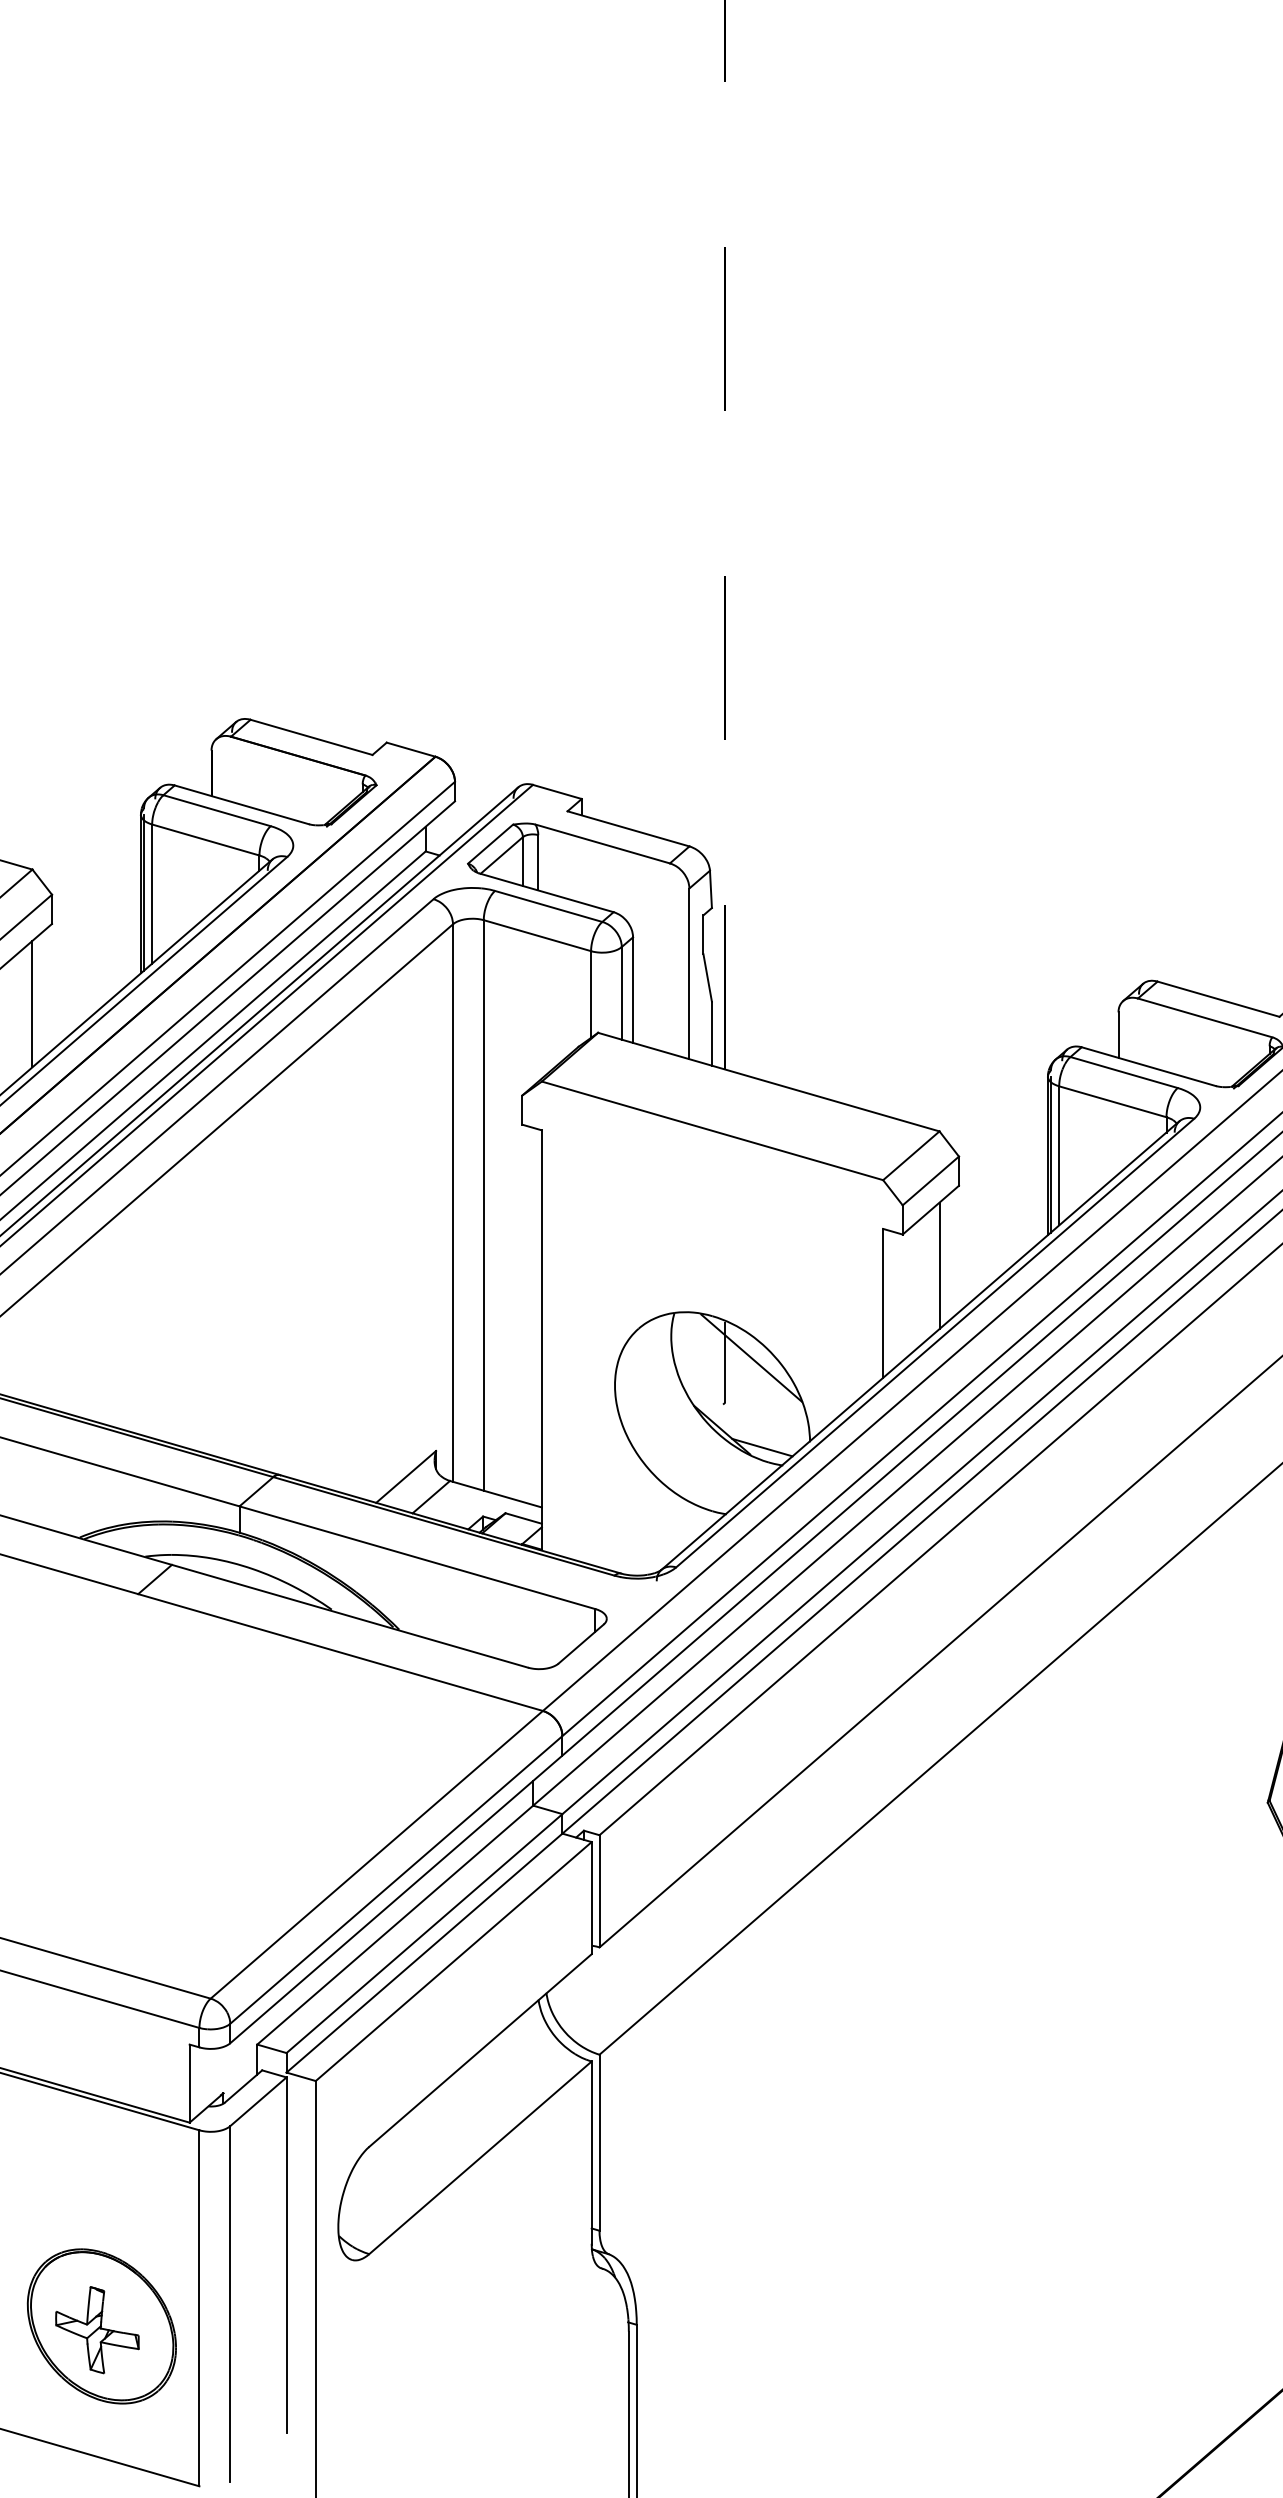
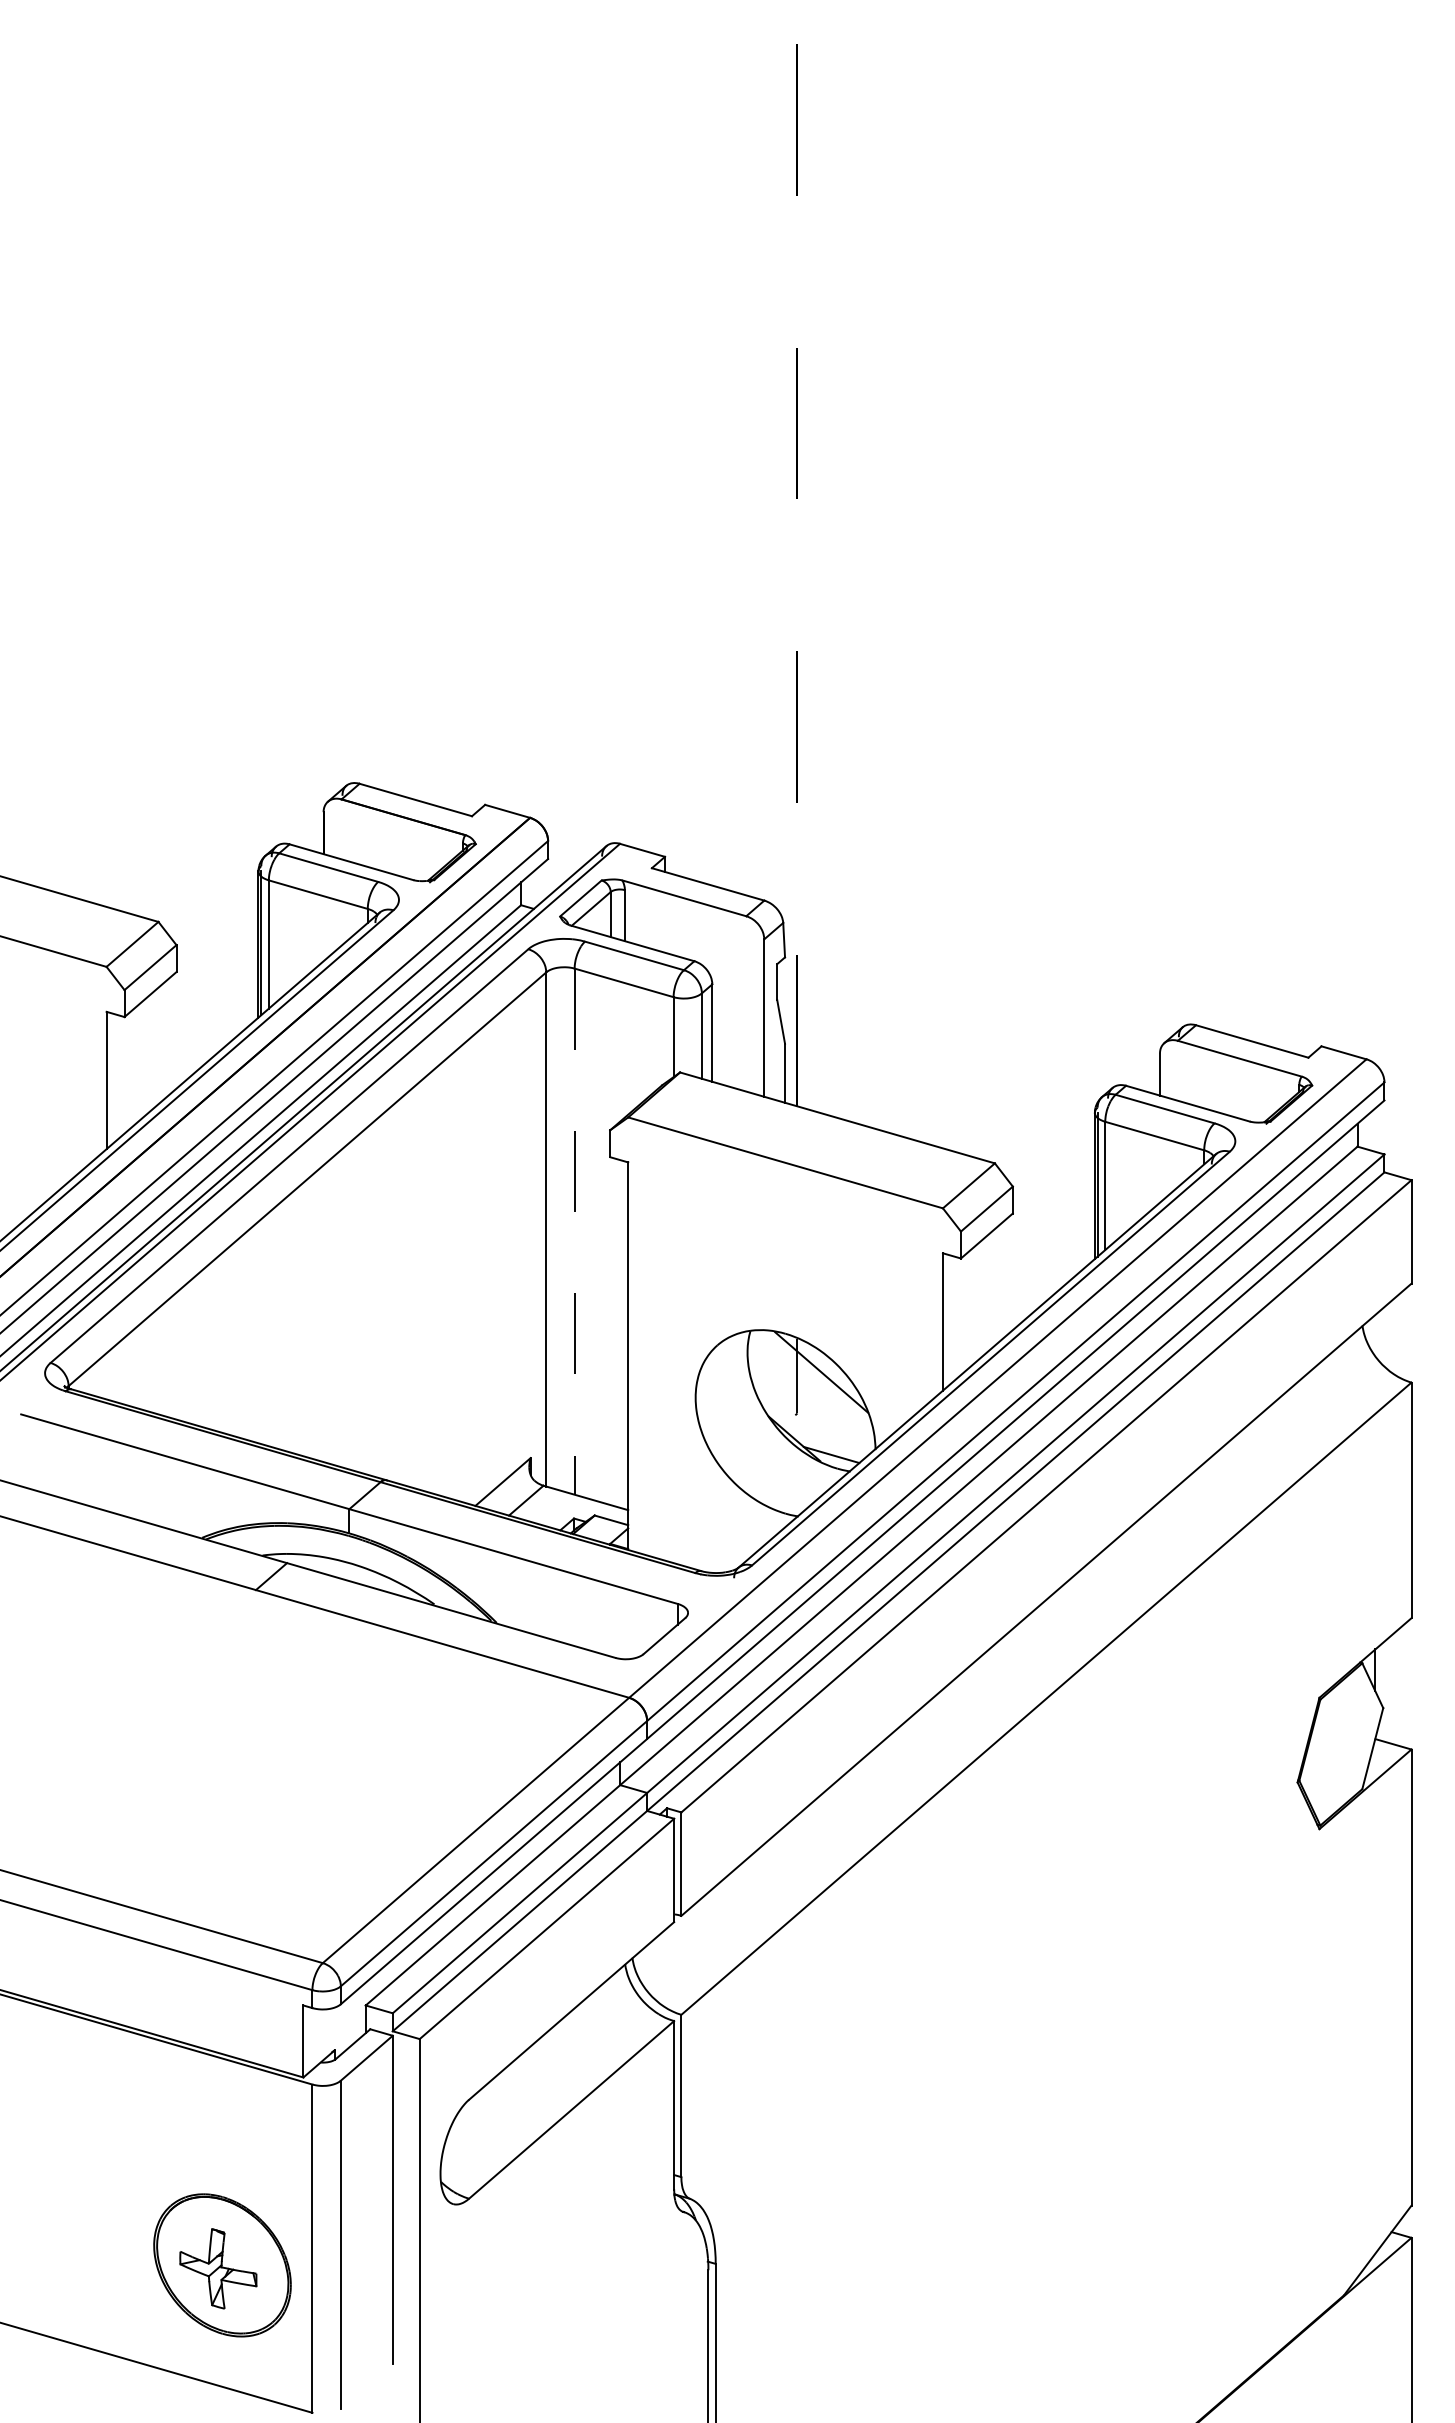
line: (32, 1003) -> (158, 1045), removed
line: (483, 1206) -> (574, 1232), solid -> dashed
line: (939, 1266) -> (994, 1287), removed

